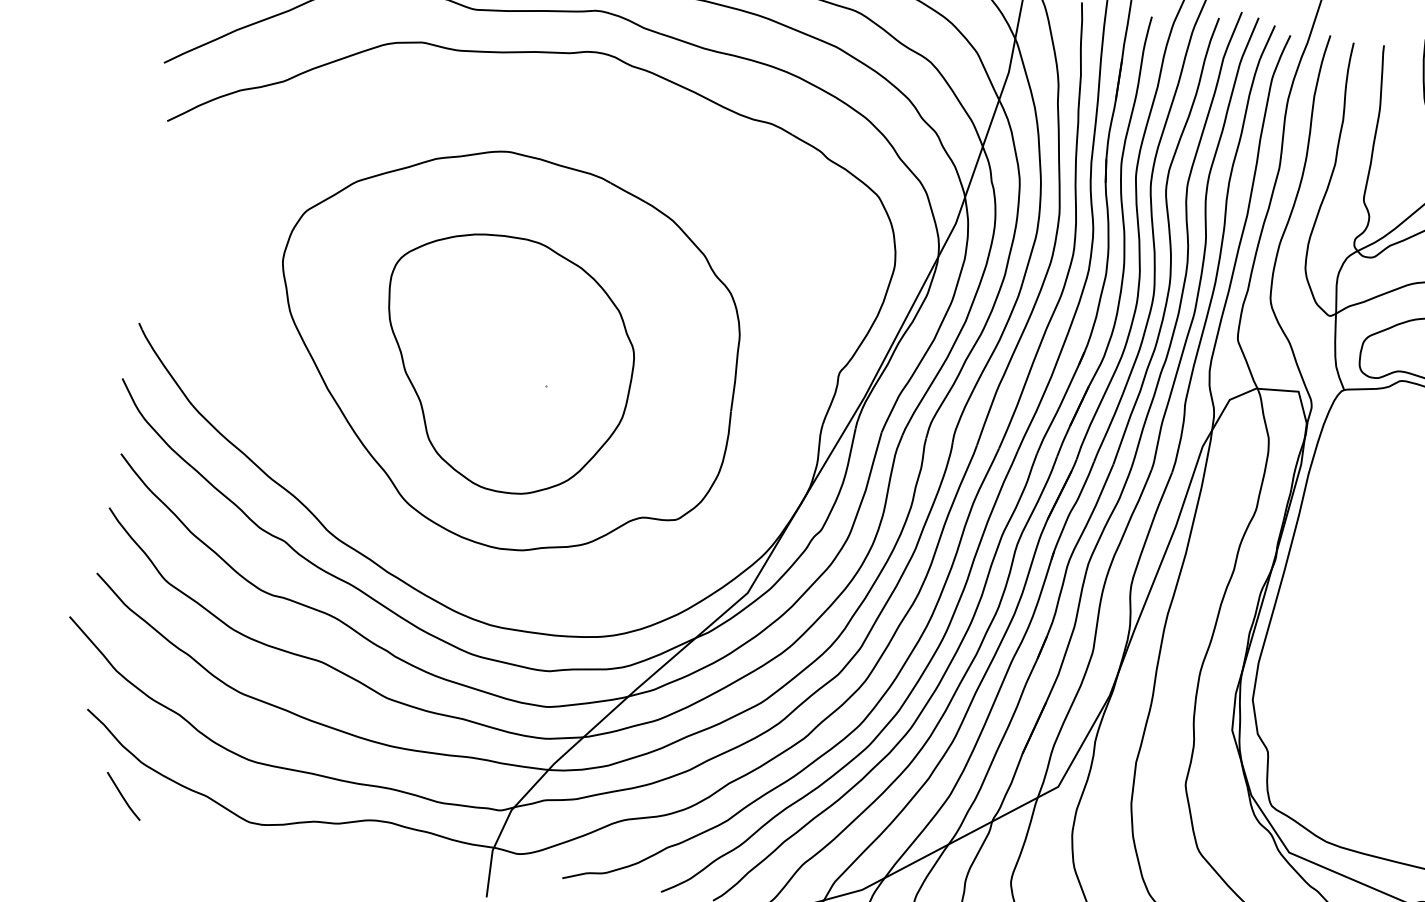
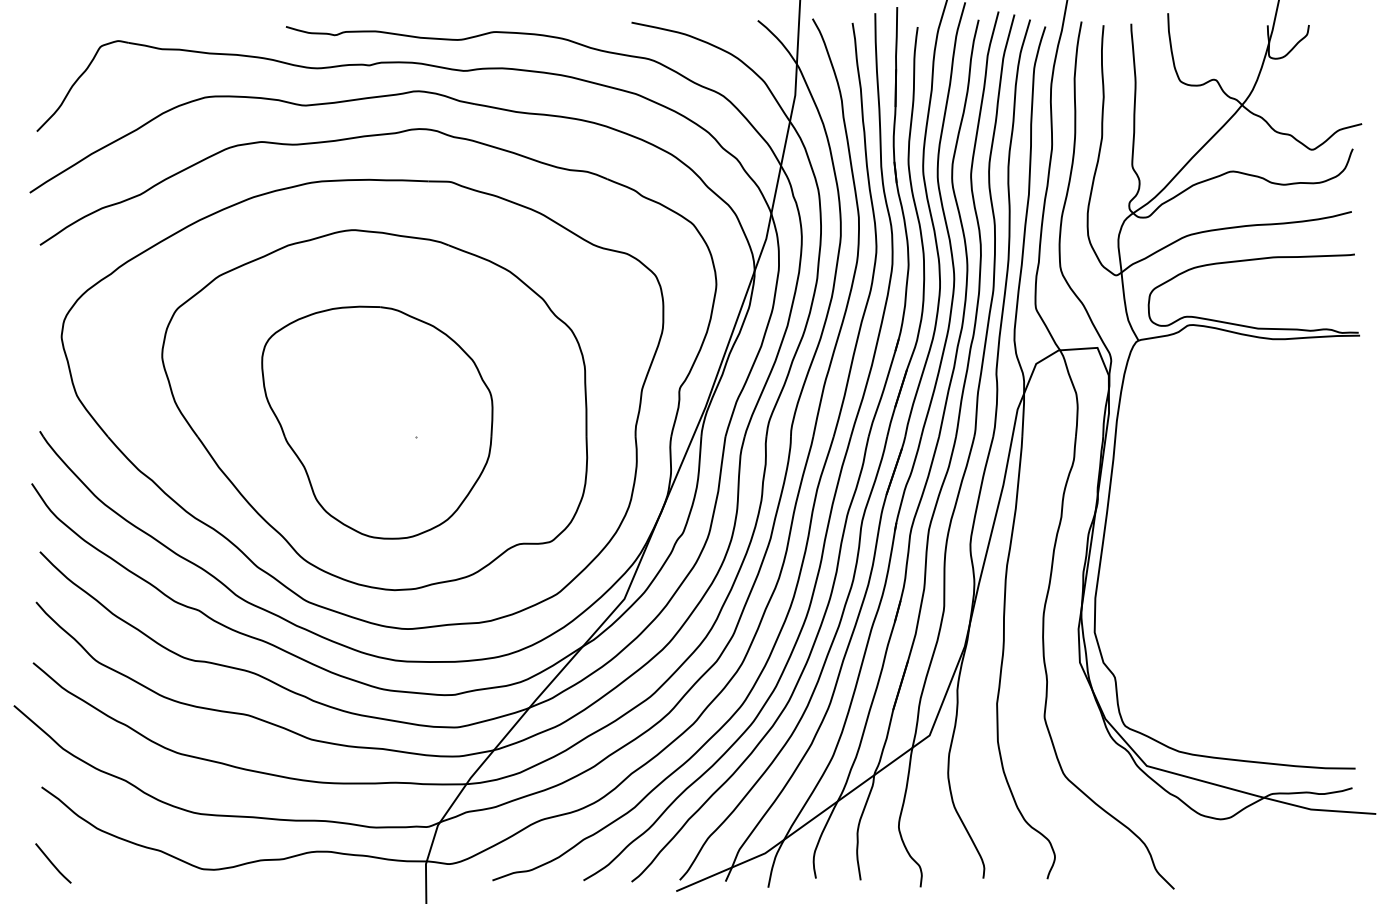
part: (493, 341) -> (362, 403), added
line: (123, 796) -> (53, 863), moved

